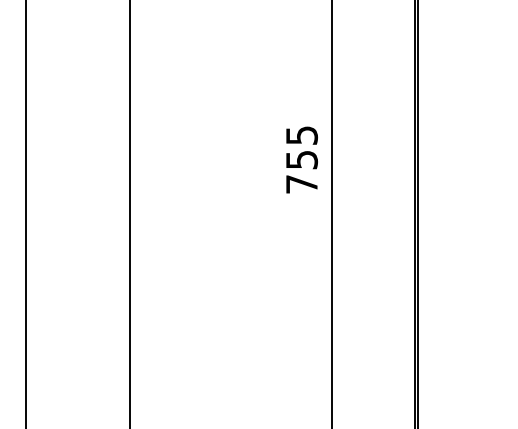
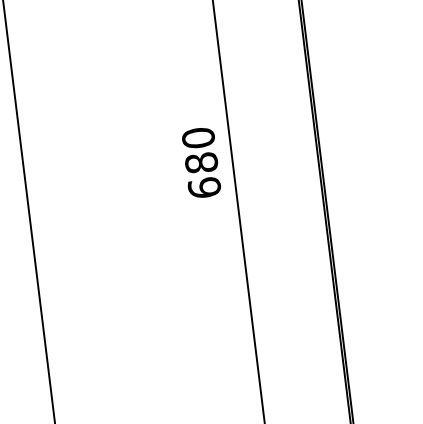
text: (301, 159) -> (201, 162), 755 -> 680

